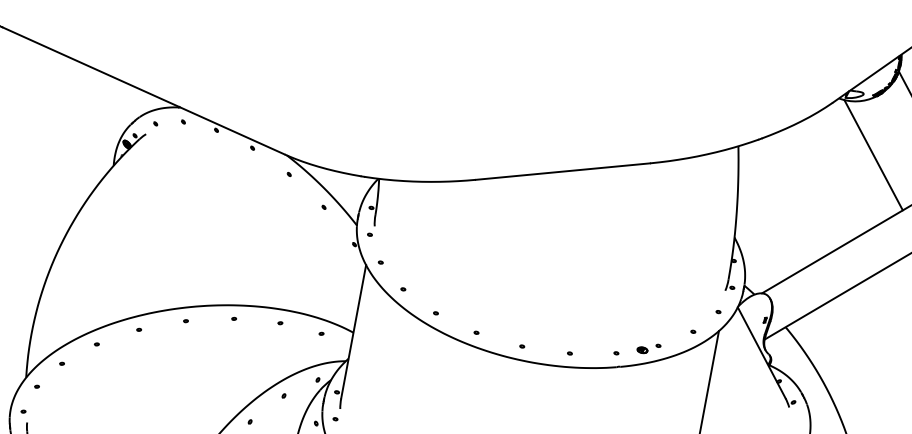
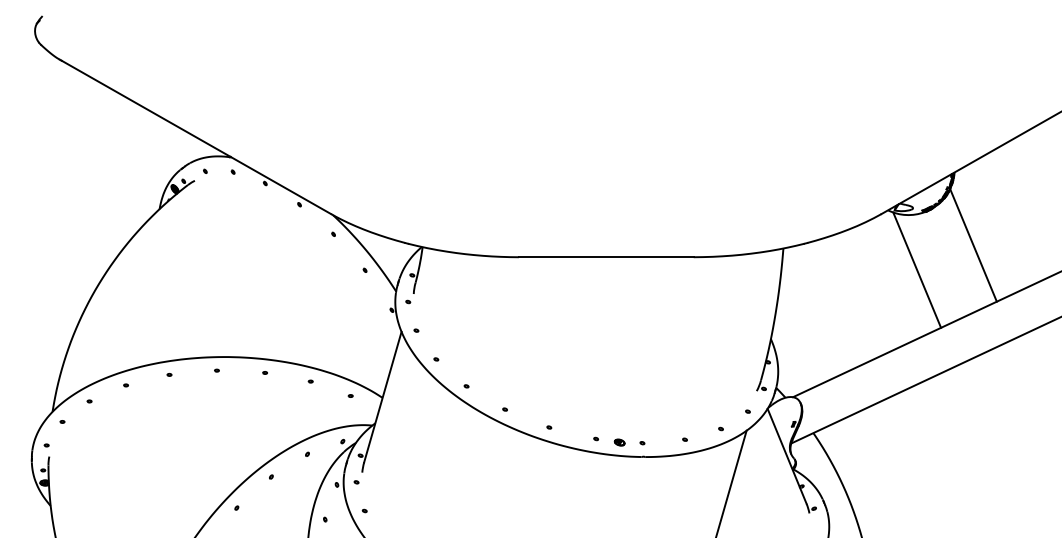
part: (642, 350) -> (619, 442), moved

